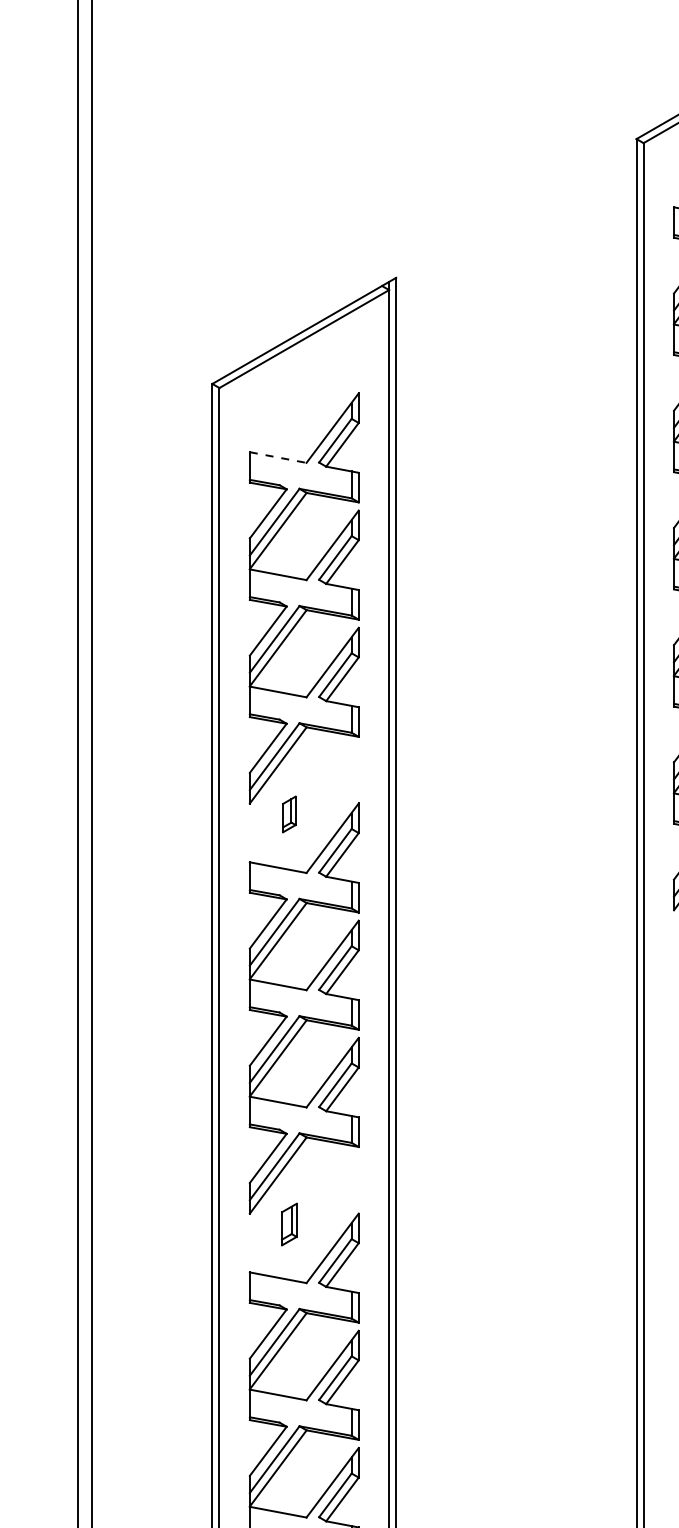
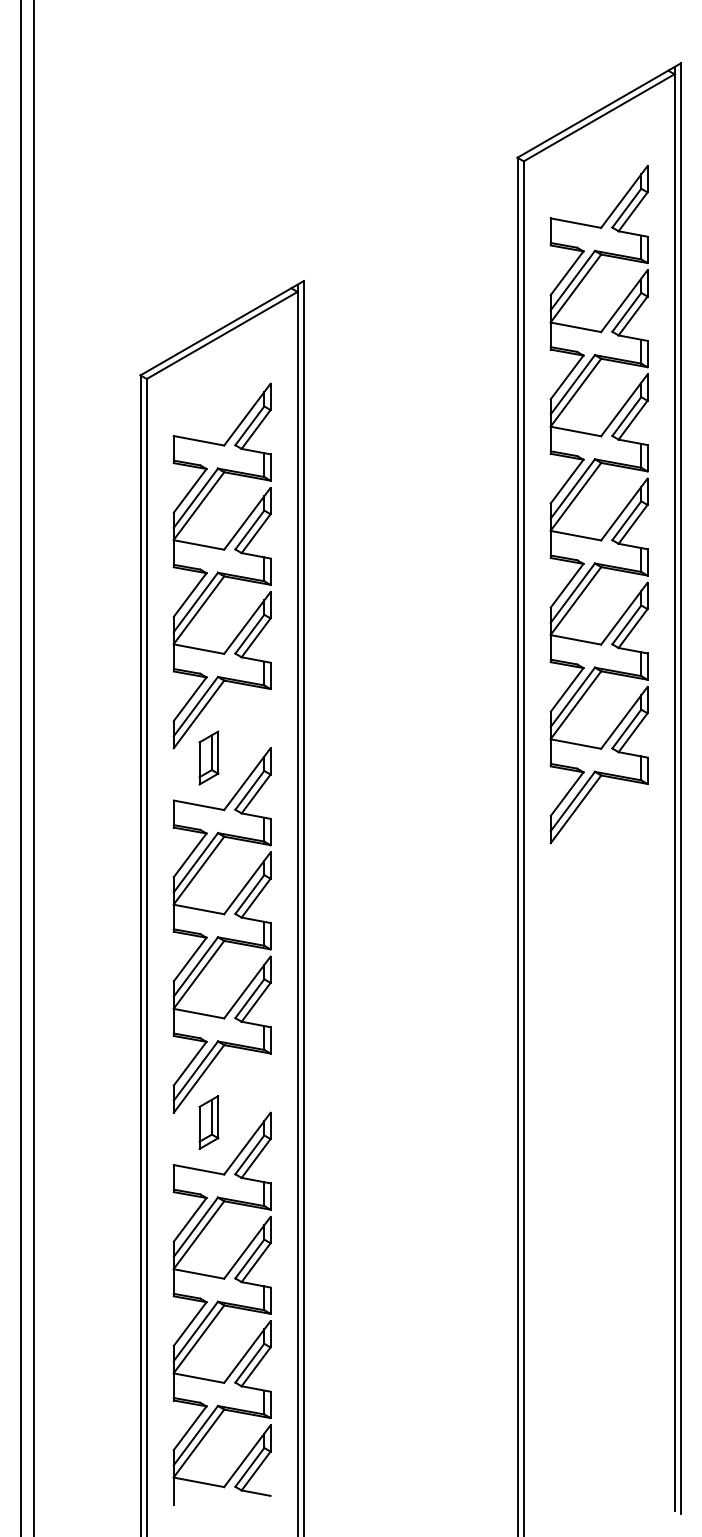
line: (277, 457) -> (198, 440), dashed -> solid
part: (288, 813) -> (208, 757), size x1.67
part: (288, 1224) -> (208, 1122), size x1.43

